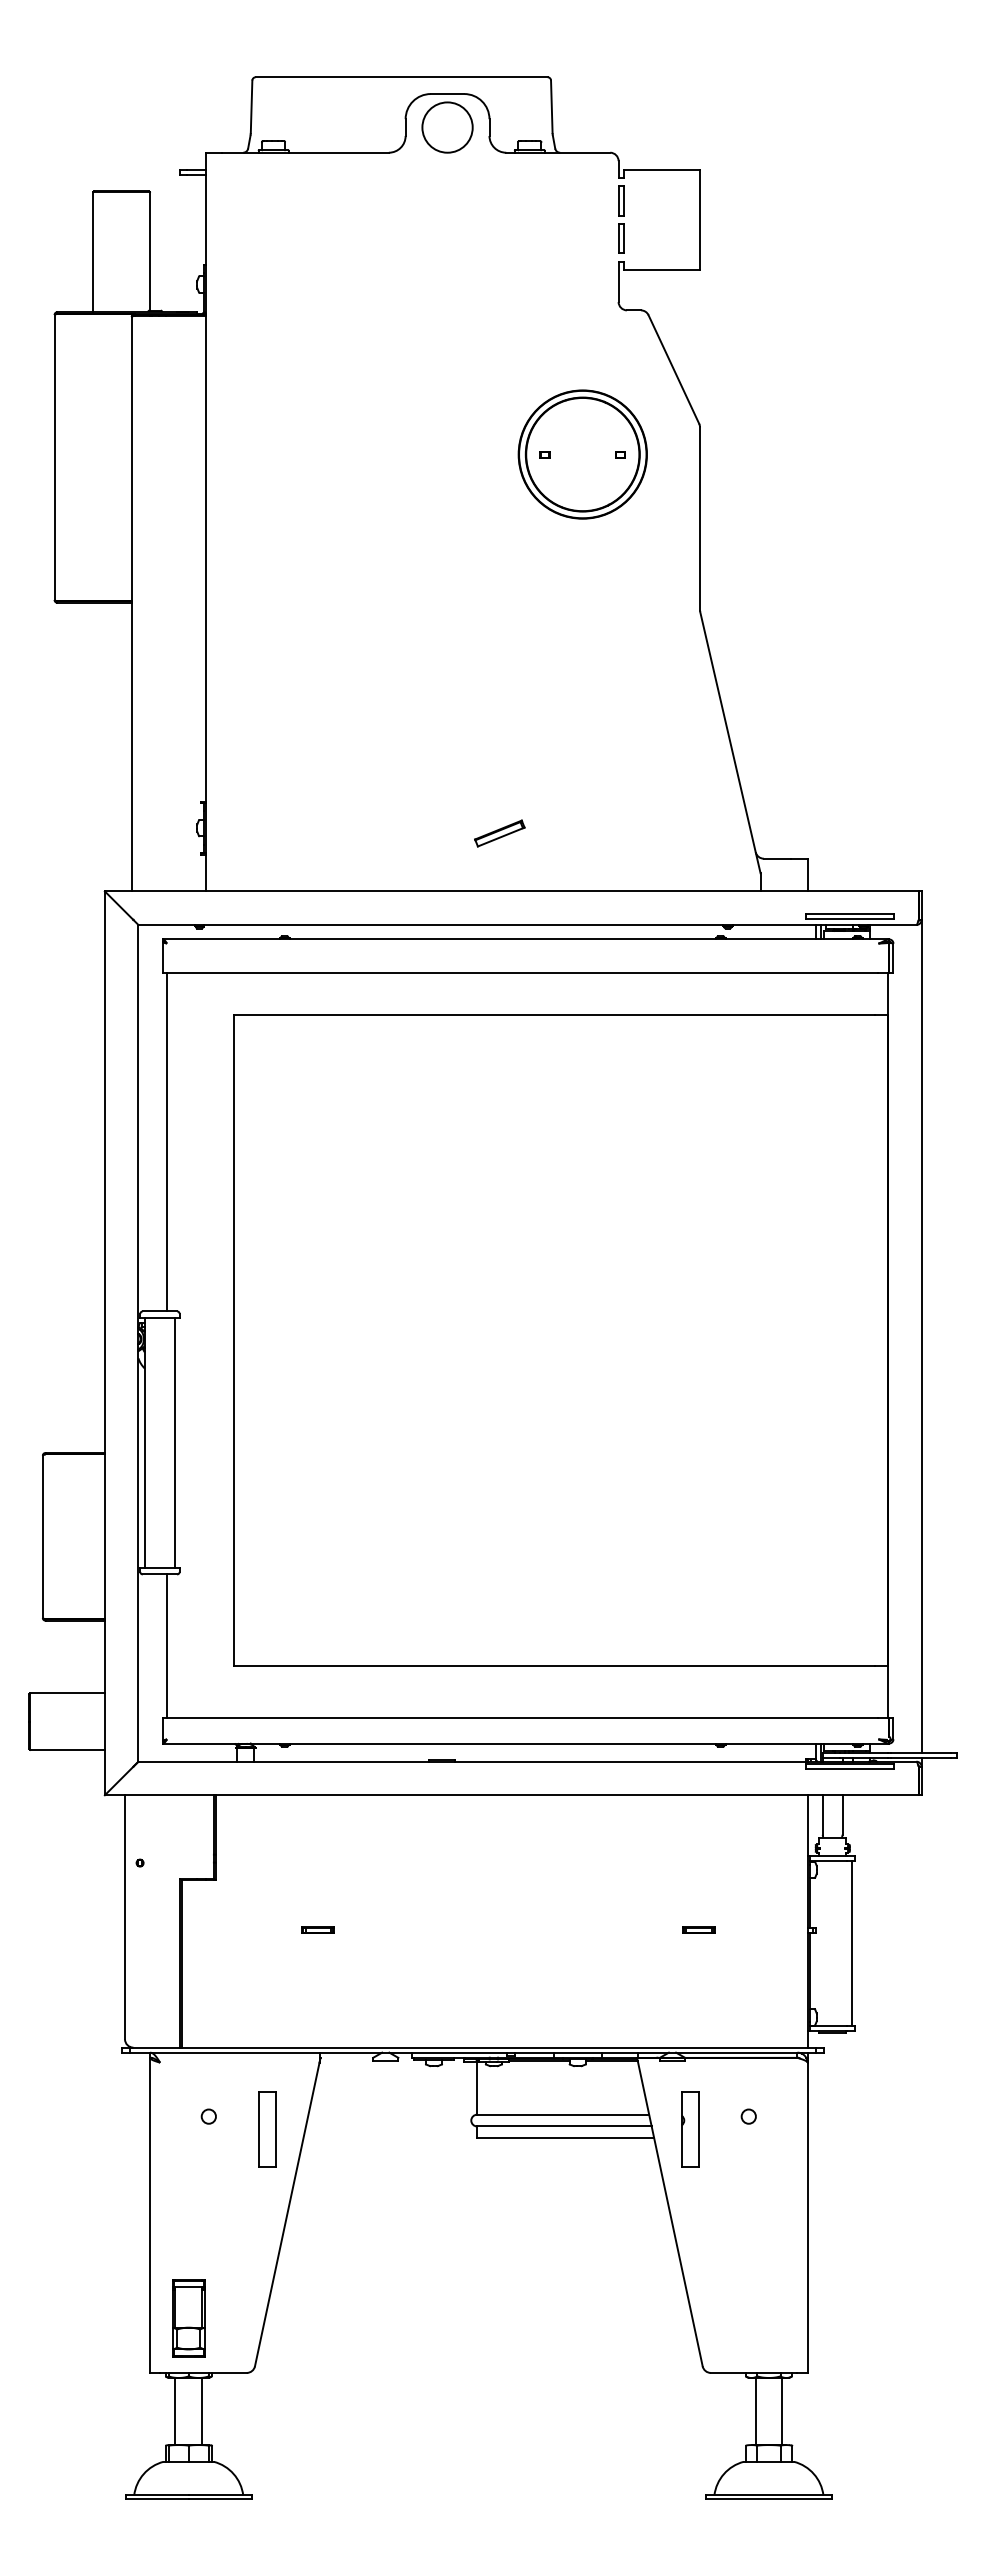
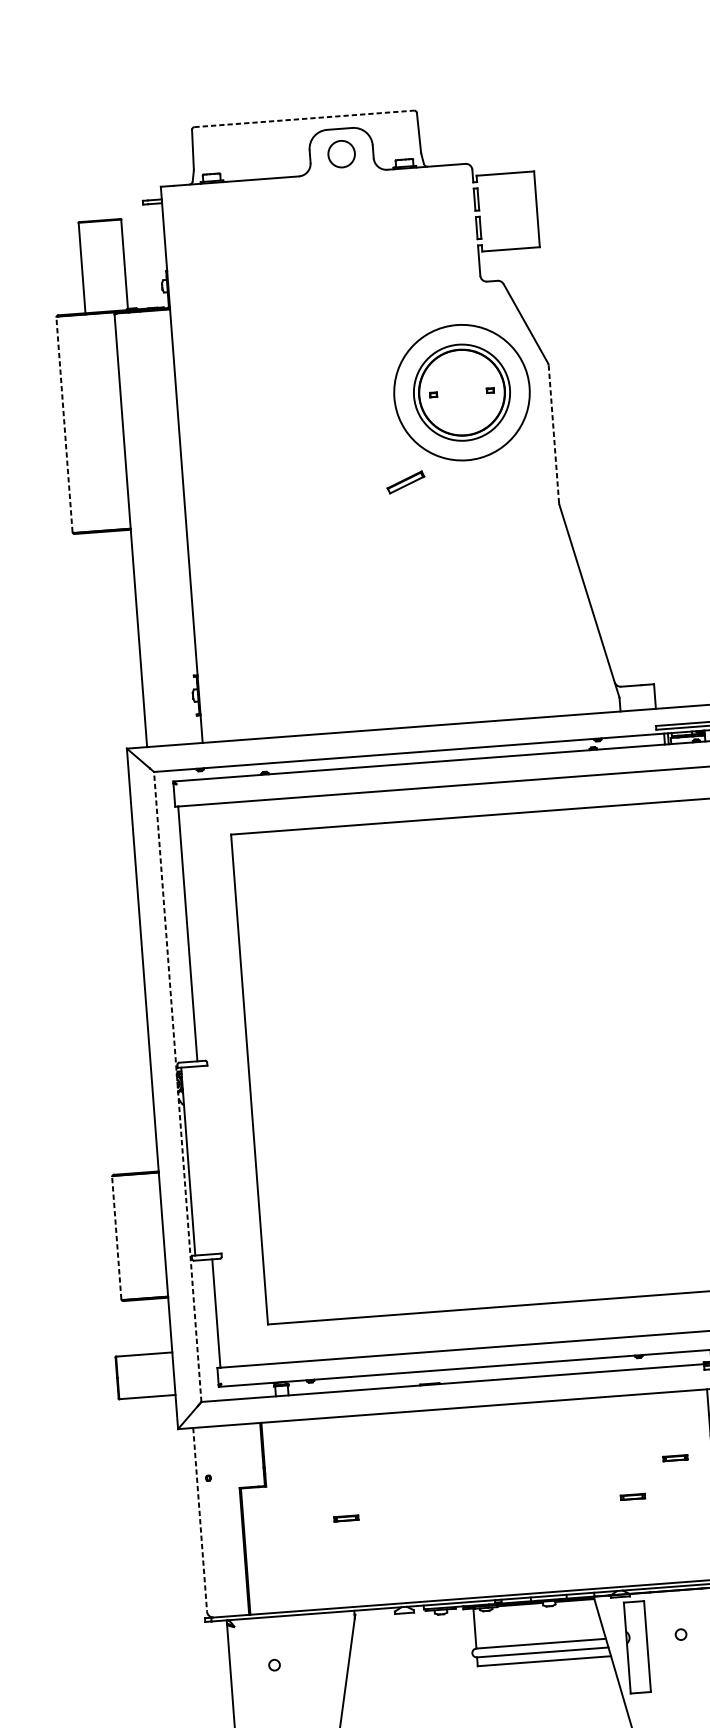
line: (401, 77) -> (304, 119), solid -> dashed
circle: (447, 127) -> (341, 154), size x0.7
circle: (582, 454) -> (461, 392), size x1.4
line: (54, 457) -> (64, 424), solid -> dashed
line: (700, 518) -> (554, 434), solid -> dashed
part: (499, 833) -> (405, 482), moved
line: (138, 1342) -> (177, 1086), solid -> dashed
line: (175, 1442) -> (211, 1159), removed
line: (42, 1536) -> (116, 1237), solid -> dashed
part: (758, 1882) -> (675, 1457), added
line: (125, 1917) -> (200, 1519), solid -> dashed
part: (267, 2129) -> (319, 1671), removed
part: (690, 2129) -> (637, 1647), size x1.6

